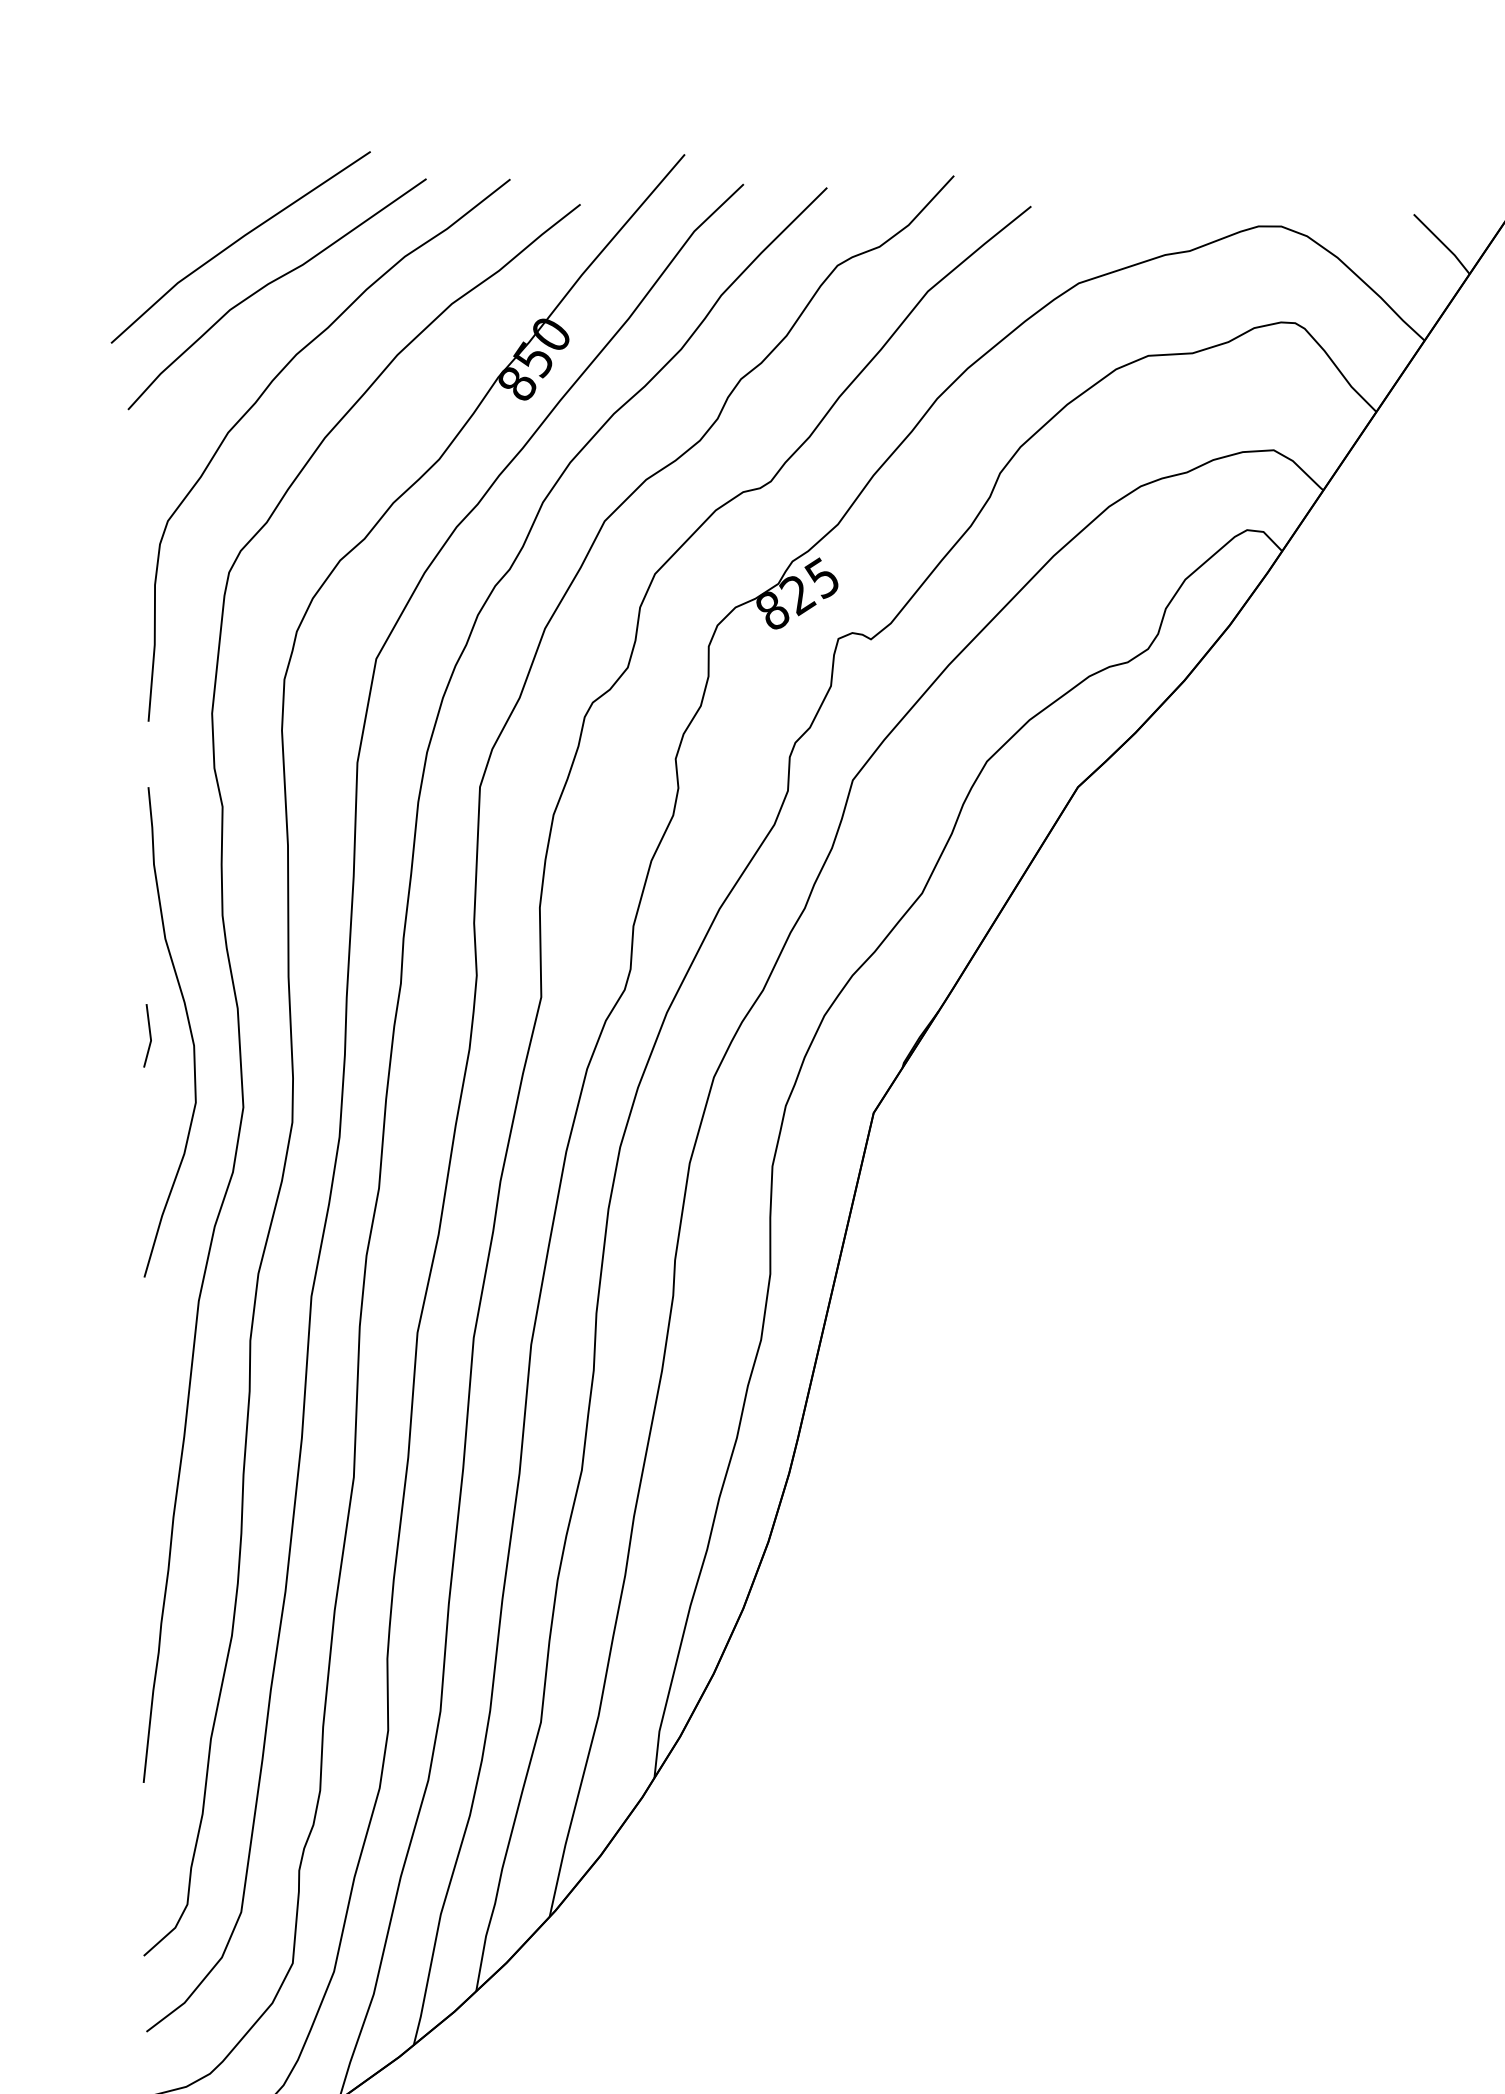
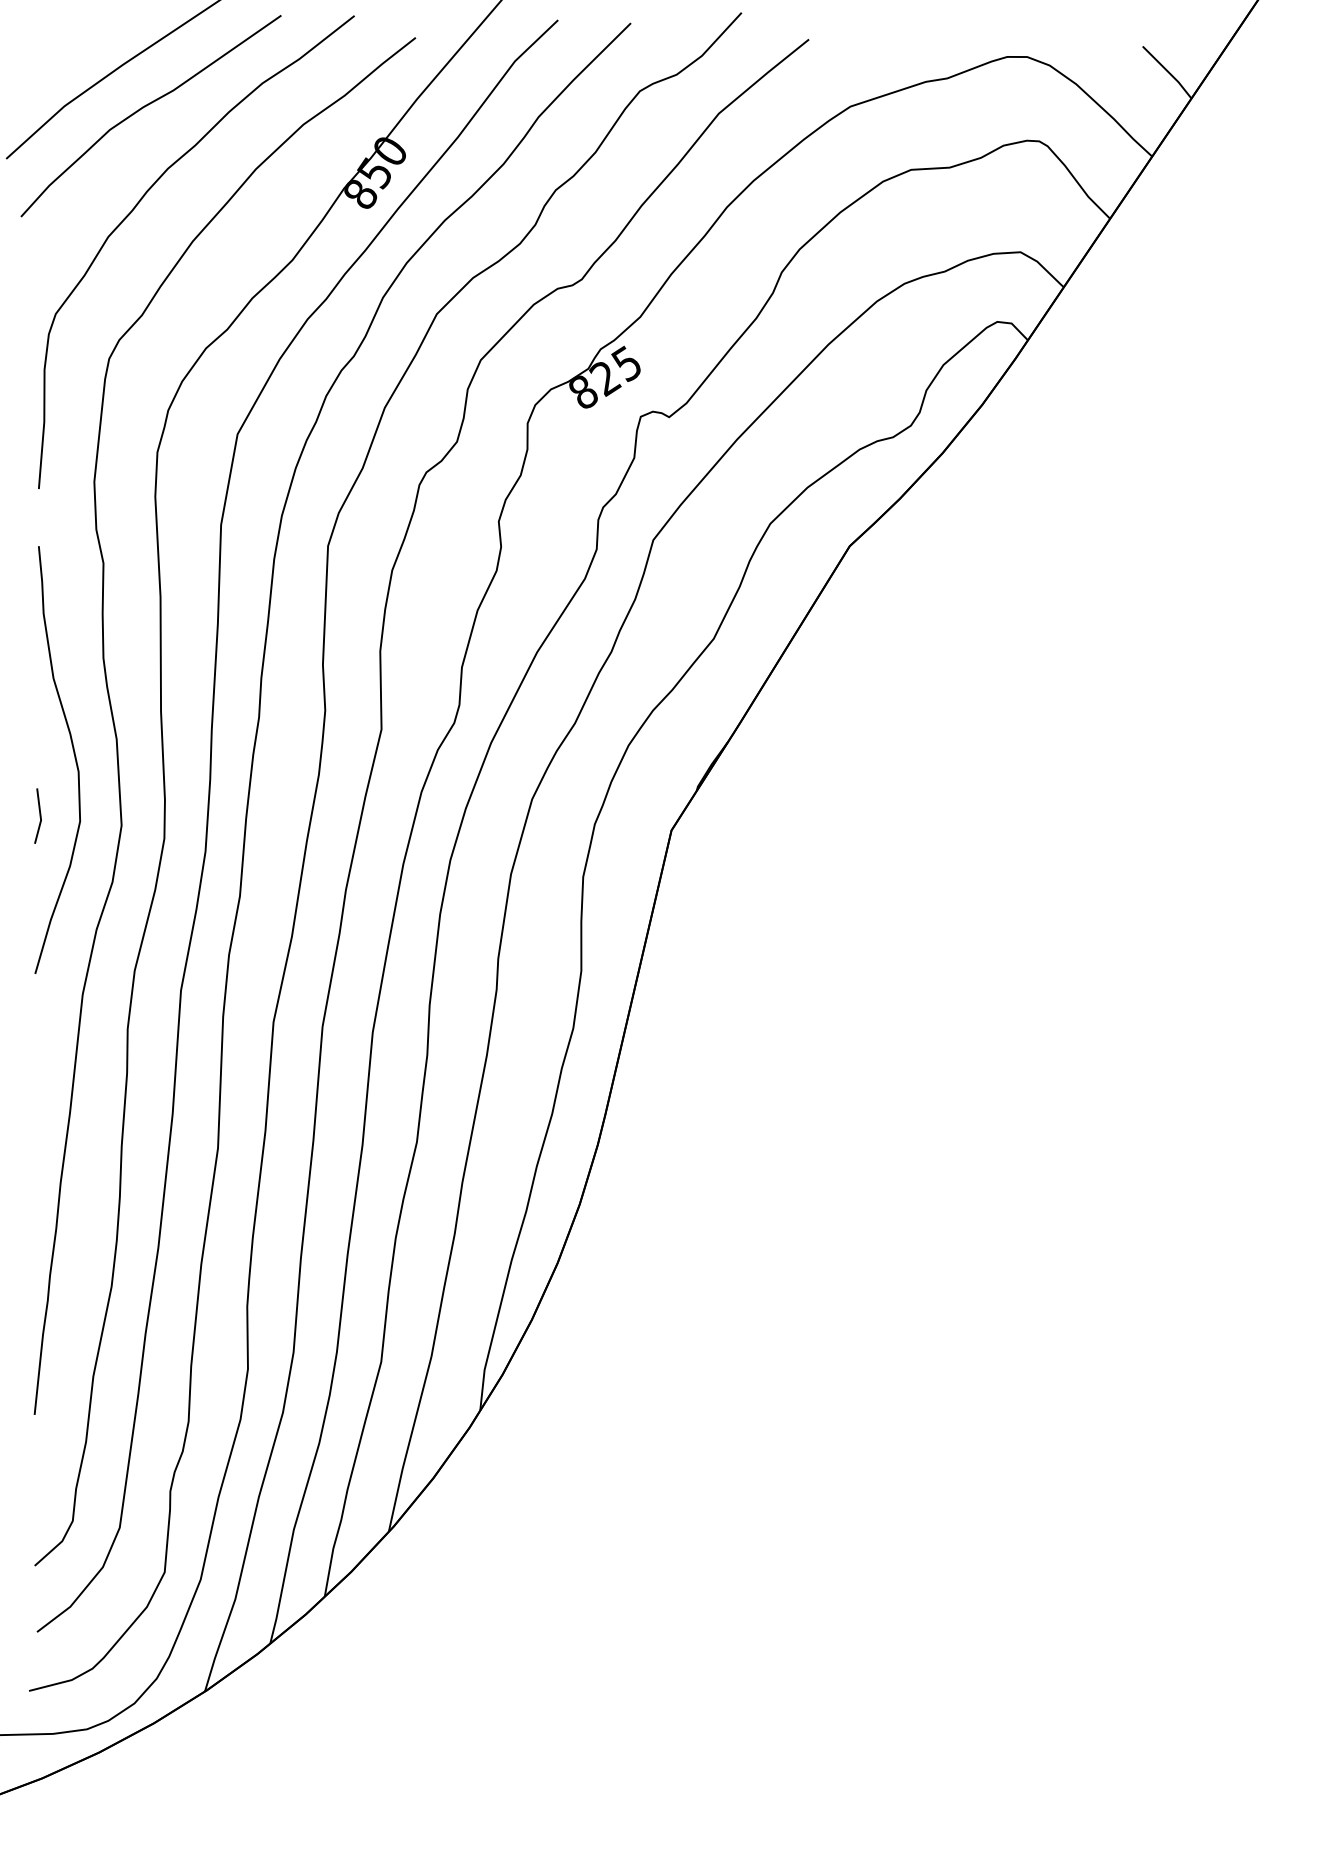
line: (149, 1035) -> (39, 815), moved

